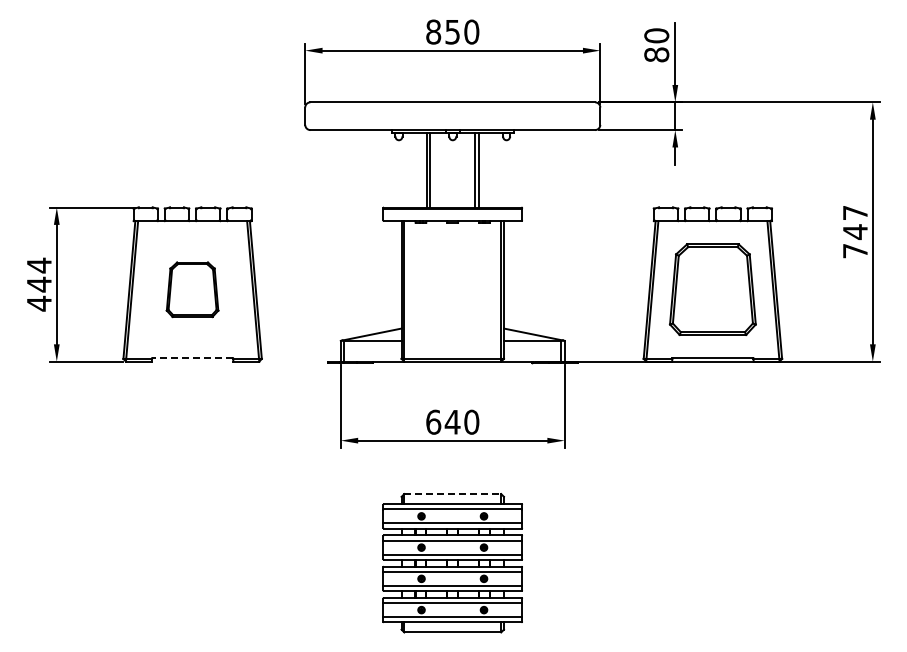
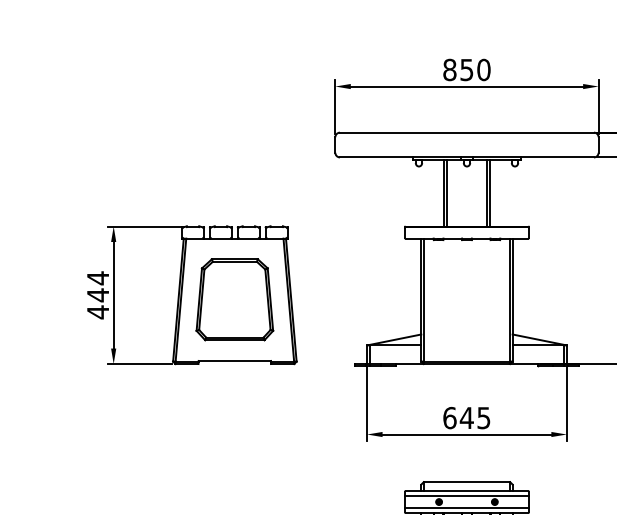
part: (192, 289) -> (234, 299), size x1.67
line: (192, 358) -> (234, 361), dashed -> solid
text: (471, 421) -> (483, 417), 640 -> 645
line: (453, 494) -> (467, 482), dashed -> solid

